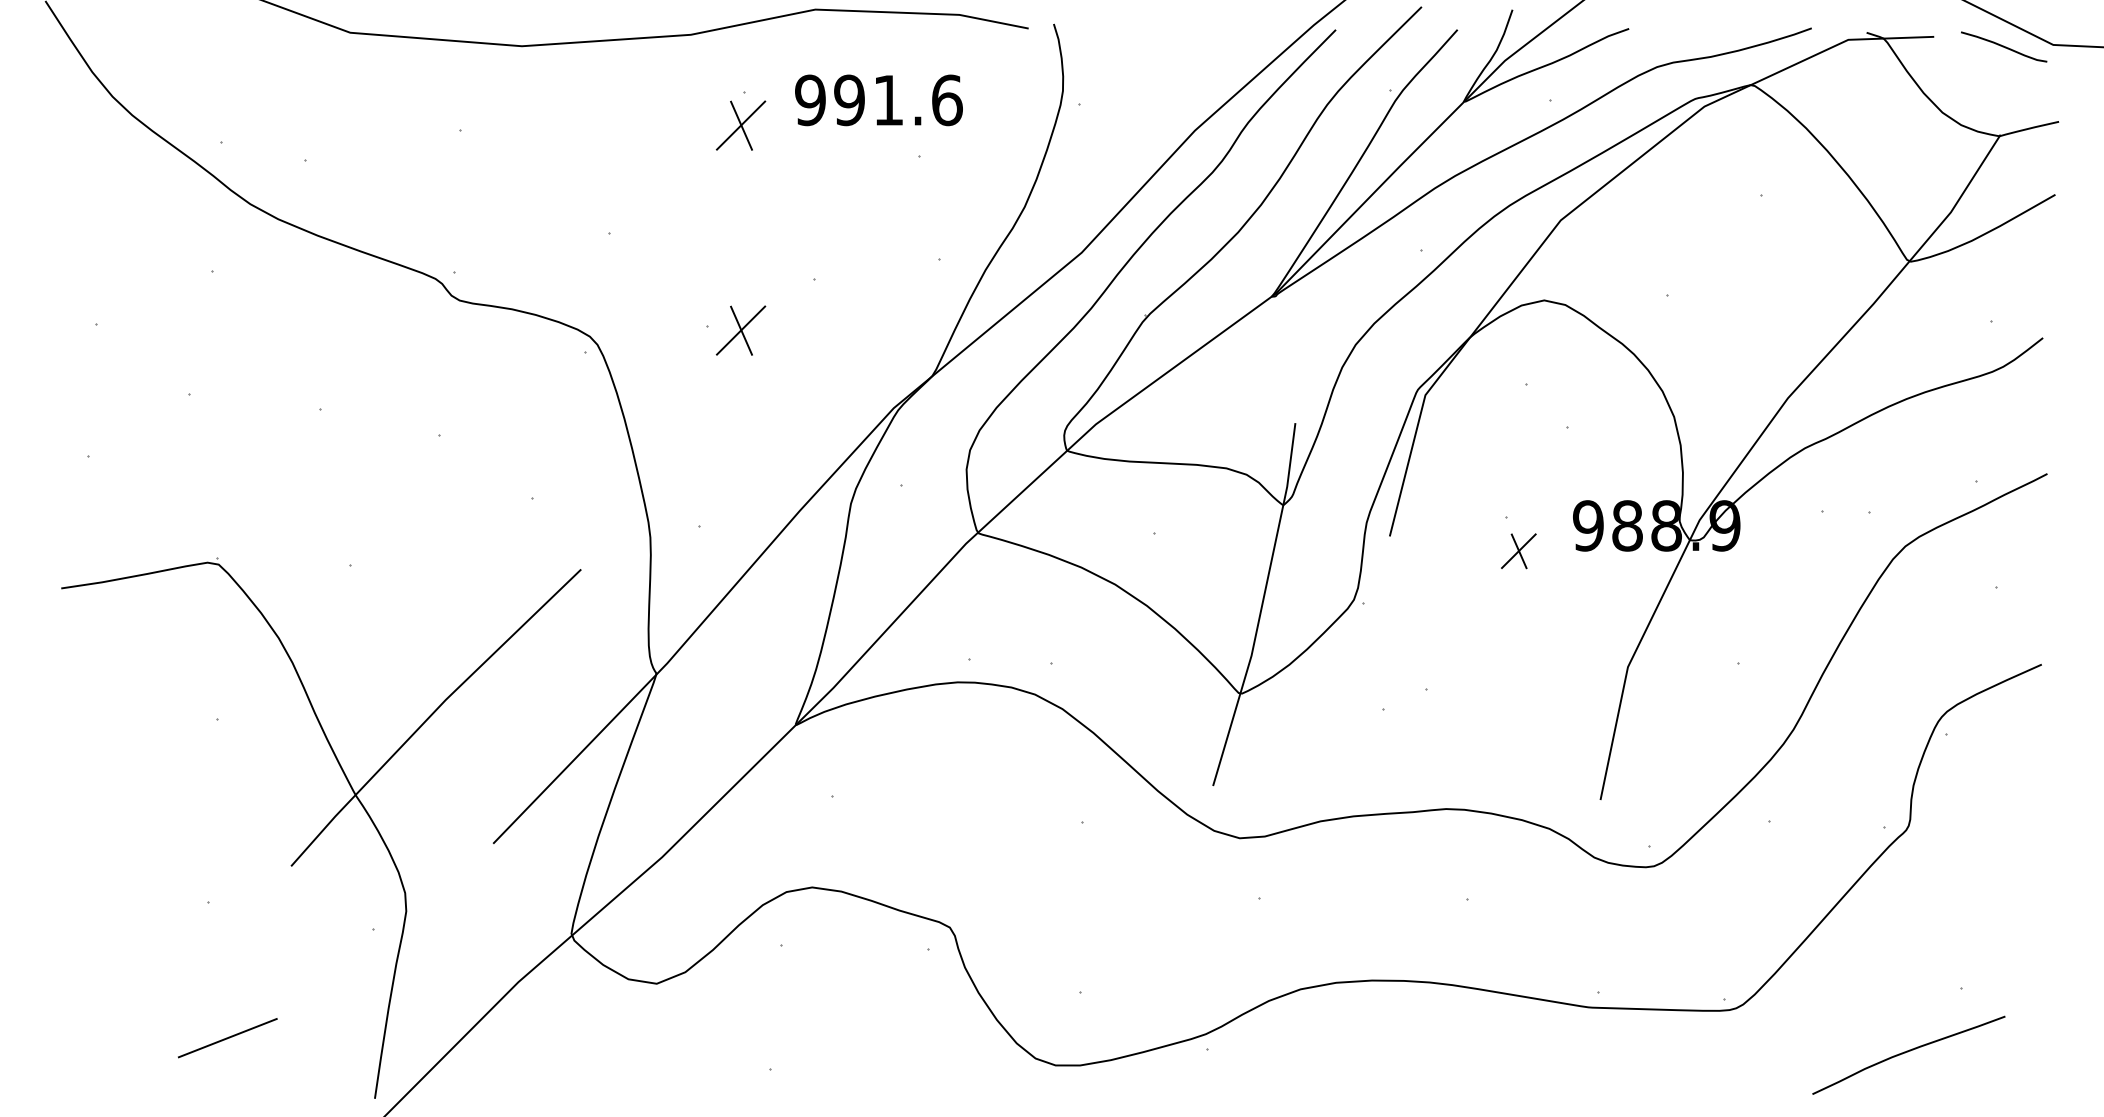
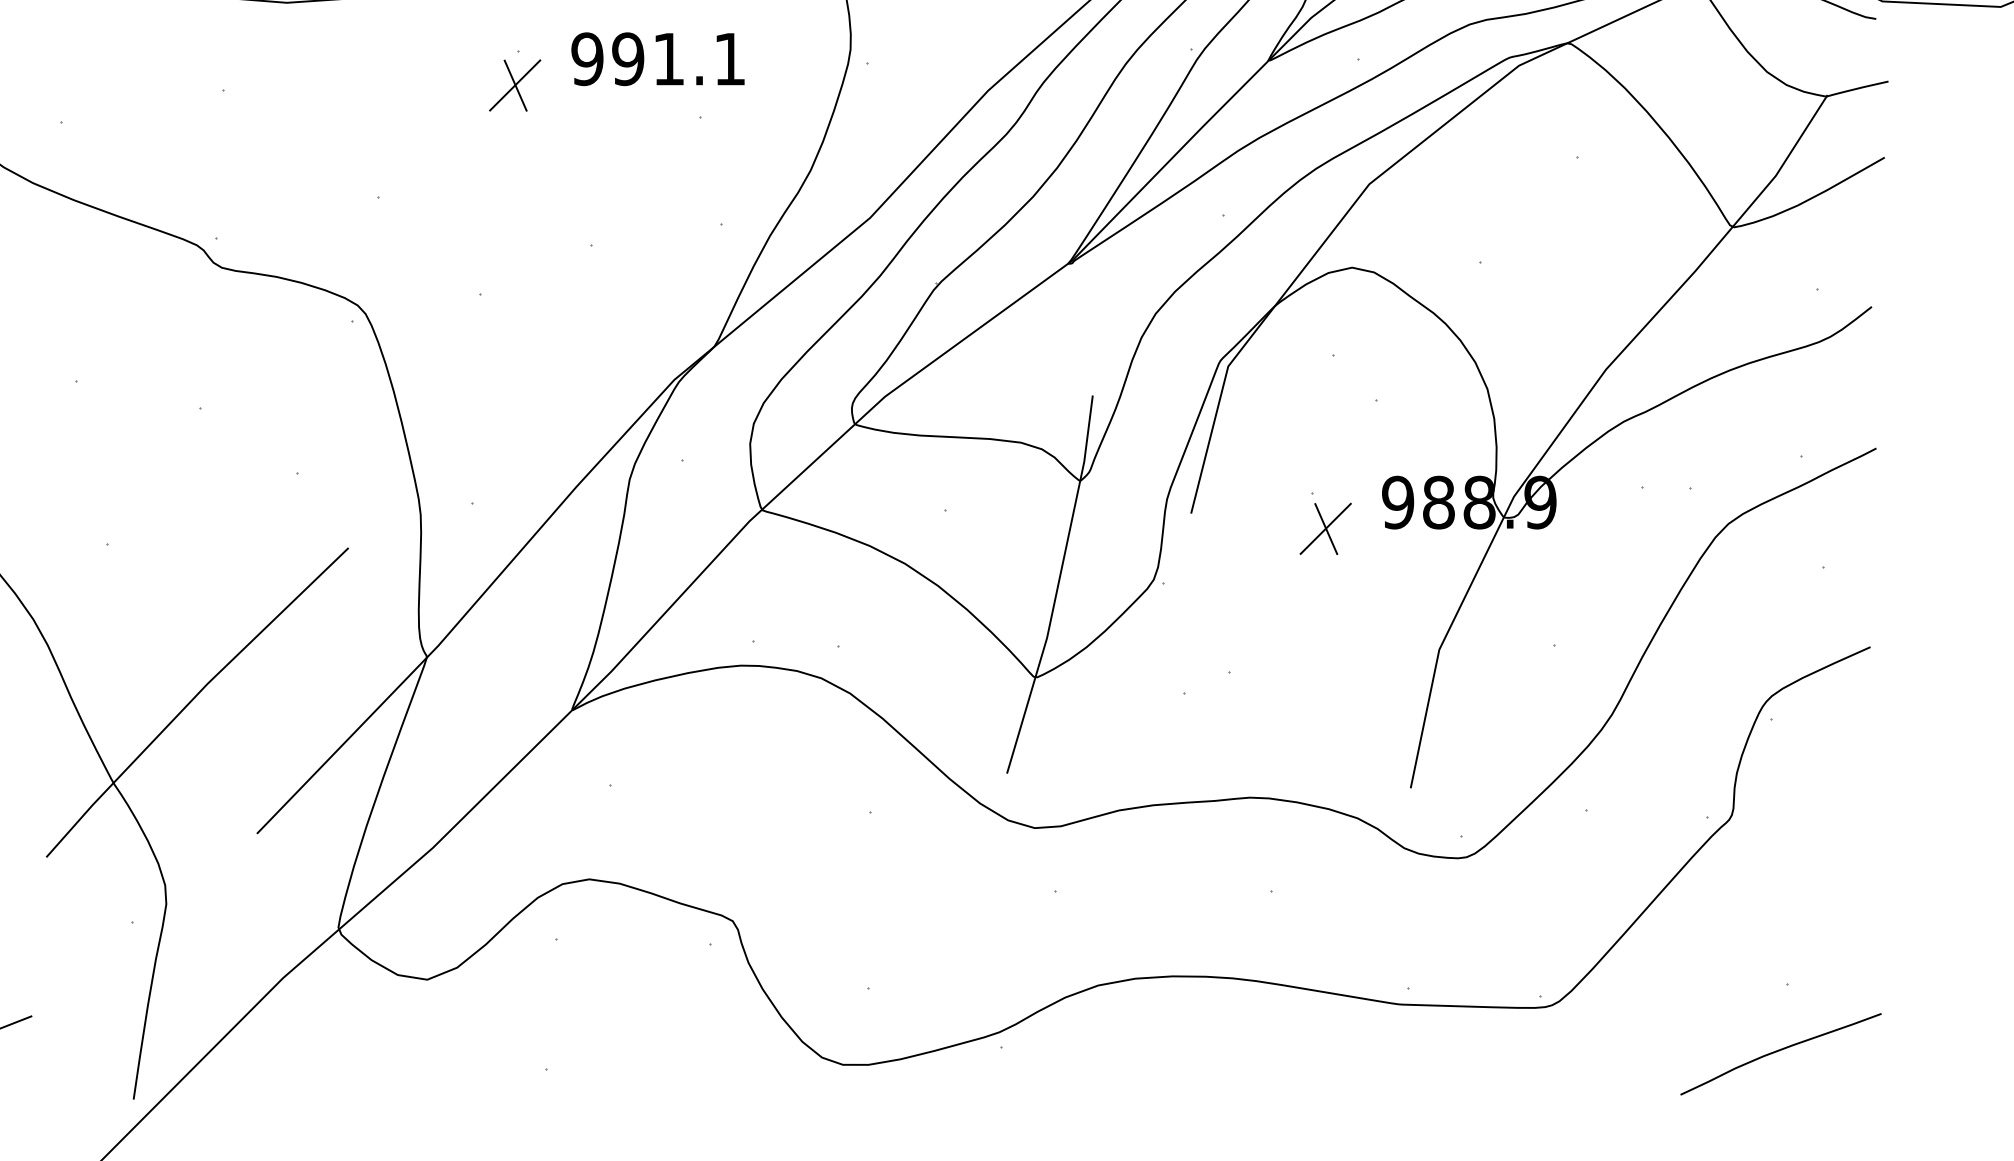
text: (947, 100) -> (730, 59), 991.6 -> 991.1
part: (740, 330) -> (514, 299), removed
part: (1518, 551) -> (1325, 529), size x1.43
curve: (1908, 1052) -> (1780, 1051), moved

